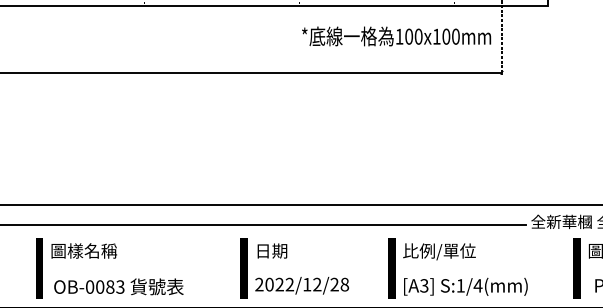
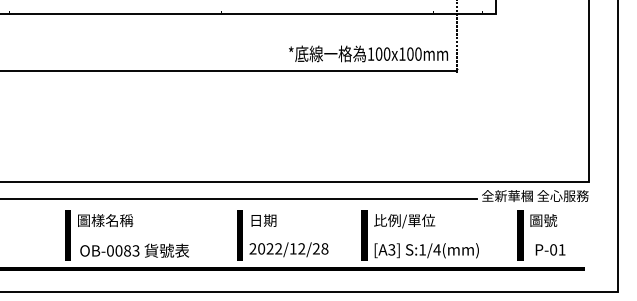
text: (396, 35) -> (368, 53), moved

